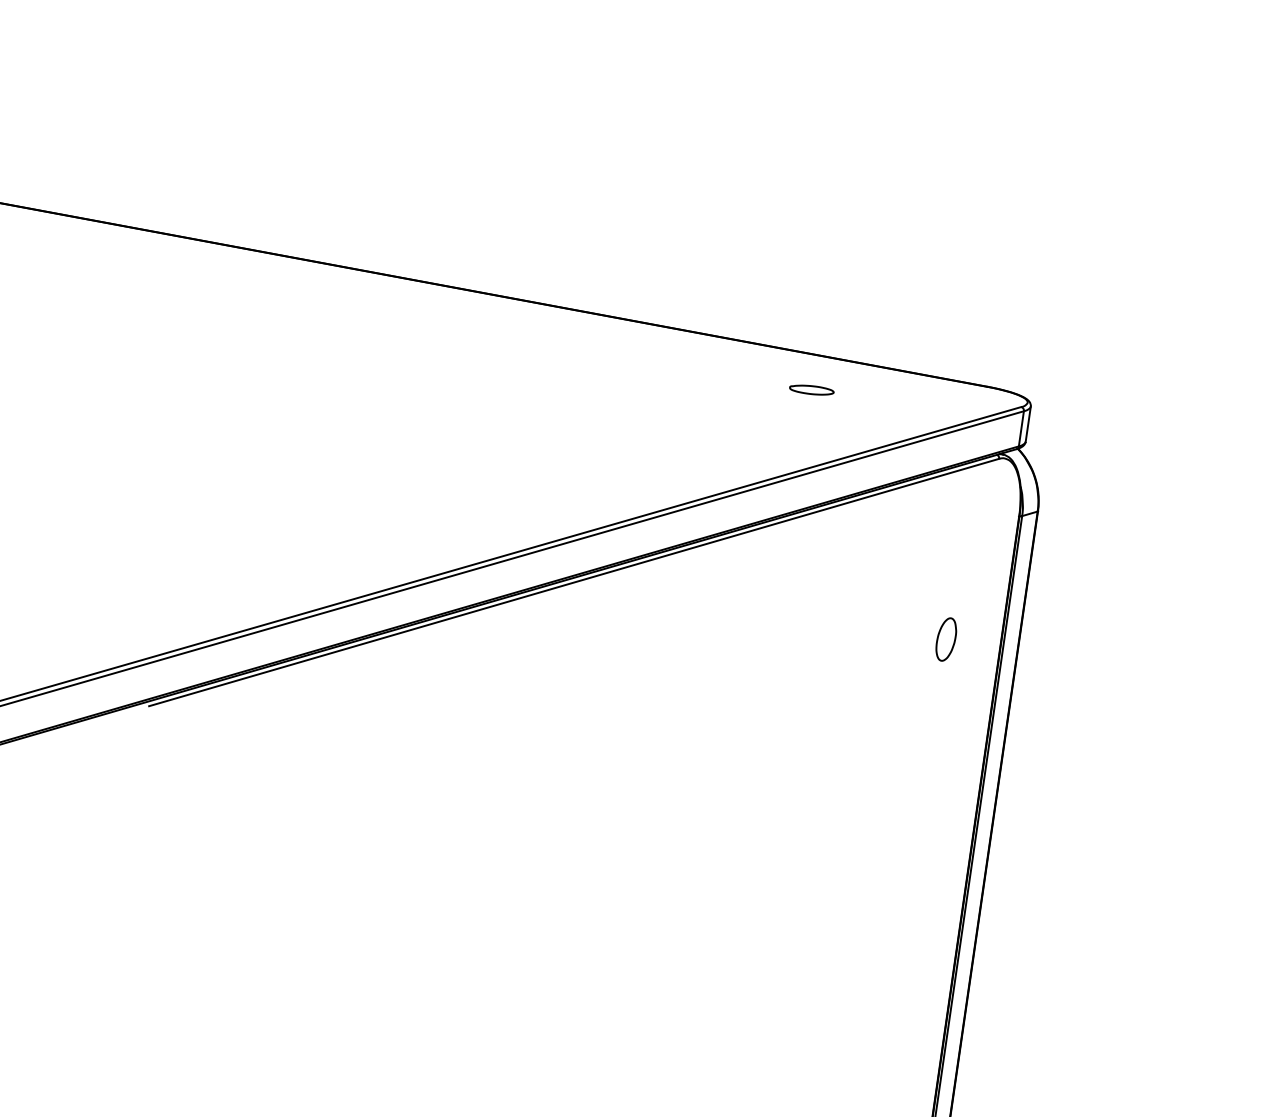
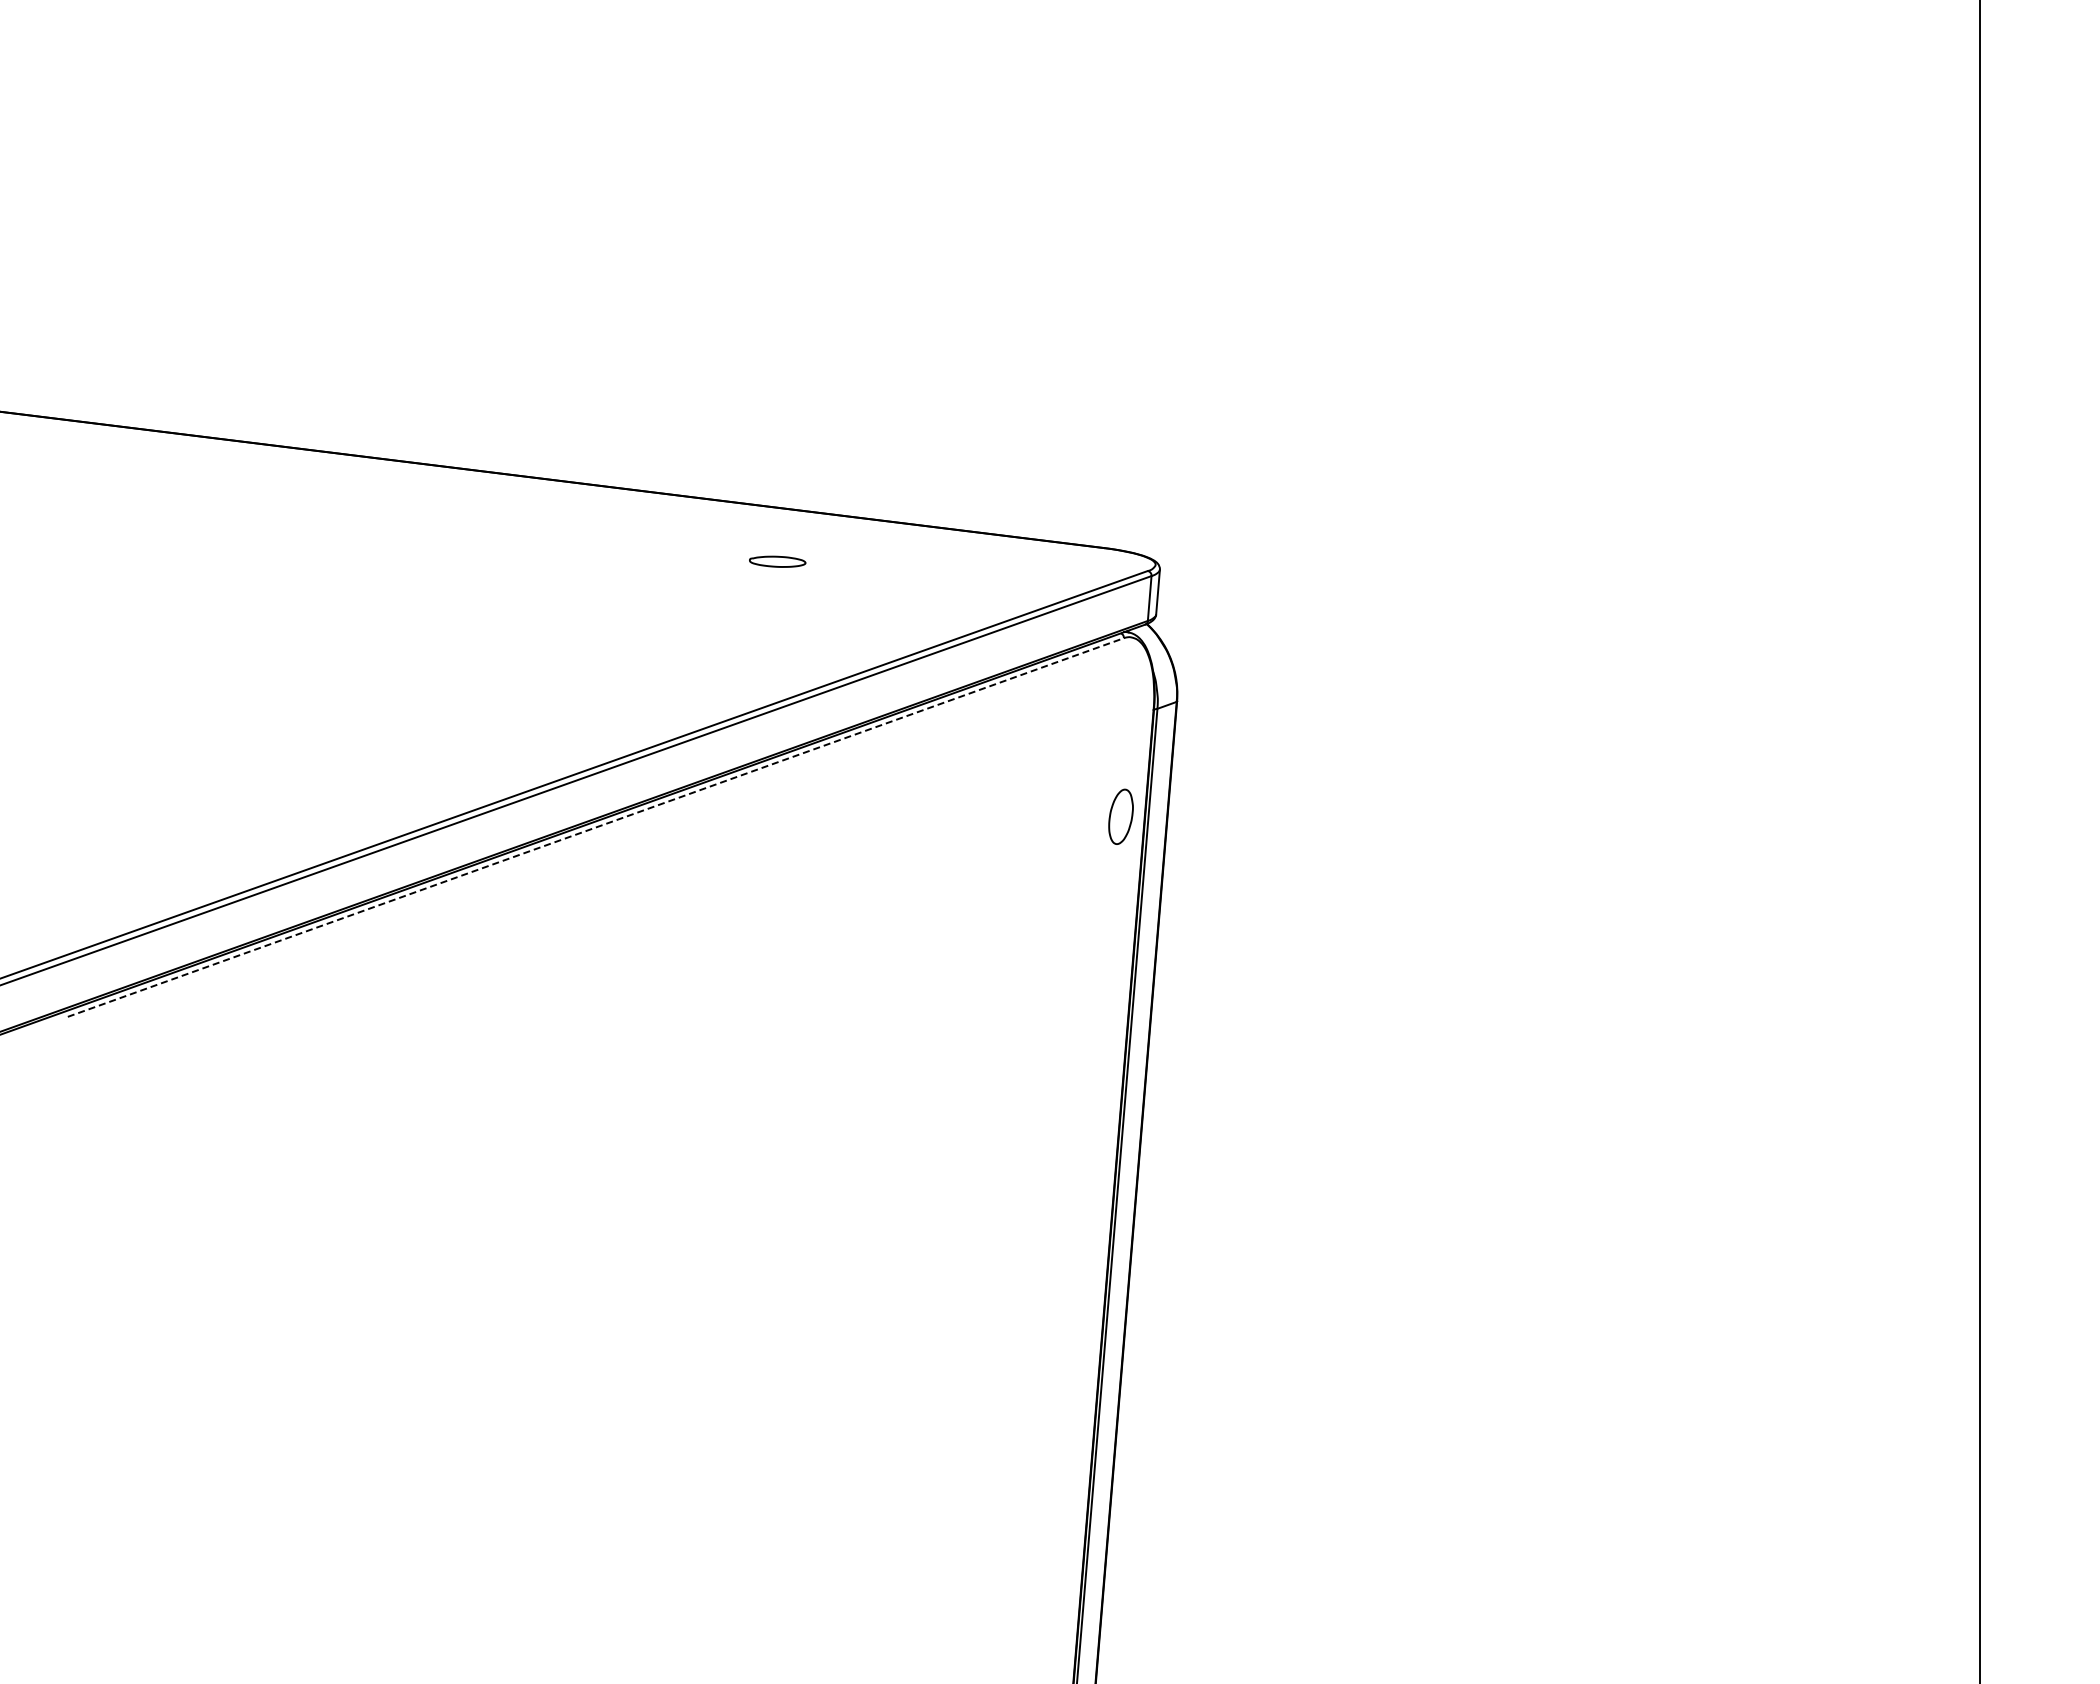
part: (811, 389) -> (777, 561), moved
line: (573, 582) -> (595, 827), solid -> dashed
part: (945, 639) -> (1120, 816), moved

